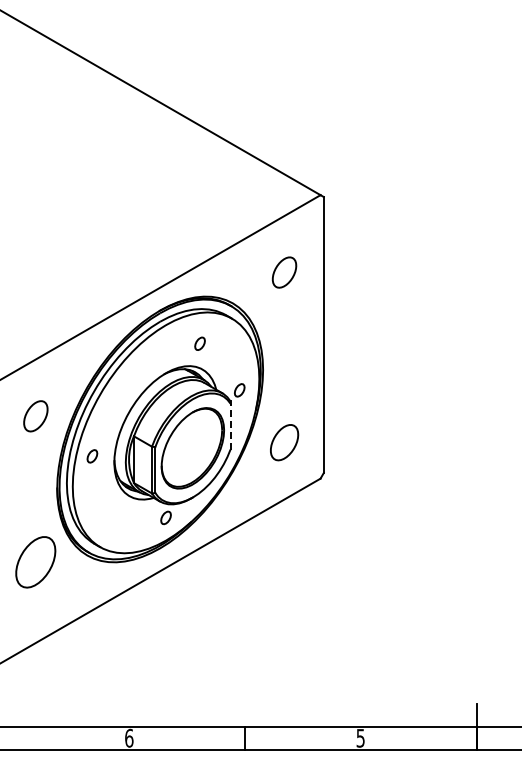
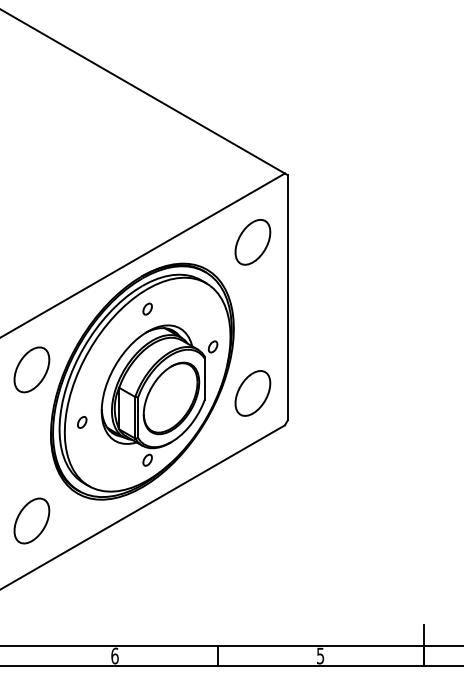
part: (284, 272) -> (252, 242), size x1.67
part: (199, 343) -> (147, 308), moved
part: (35, 416) -> (31, 370), size x1.67
line: (230, 426) -> (204, 379), dashed -> solid
part: (284, 442) -> (252, 393), size x1.43
part: (92, 456) -> (82, 422), moved
part: (35, 562) -> (31, 521), moved

